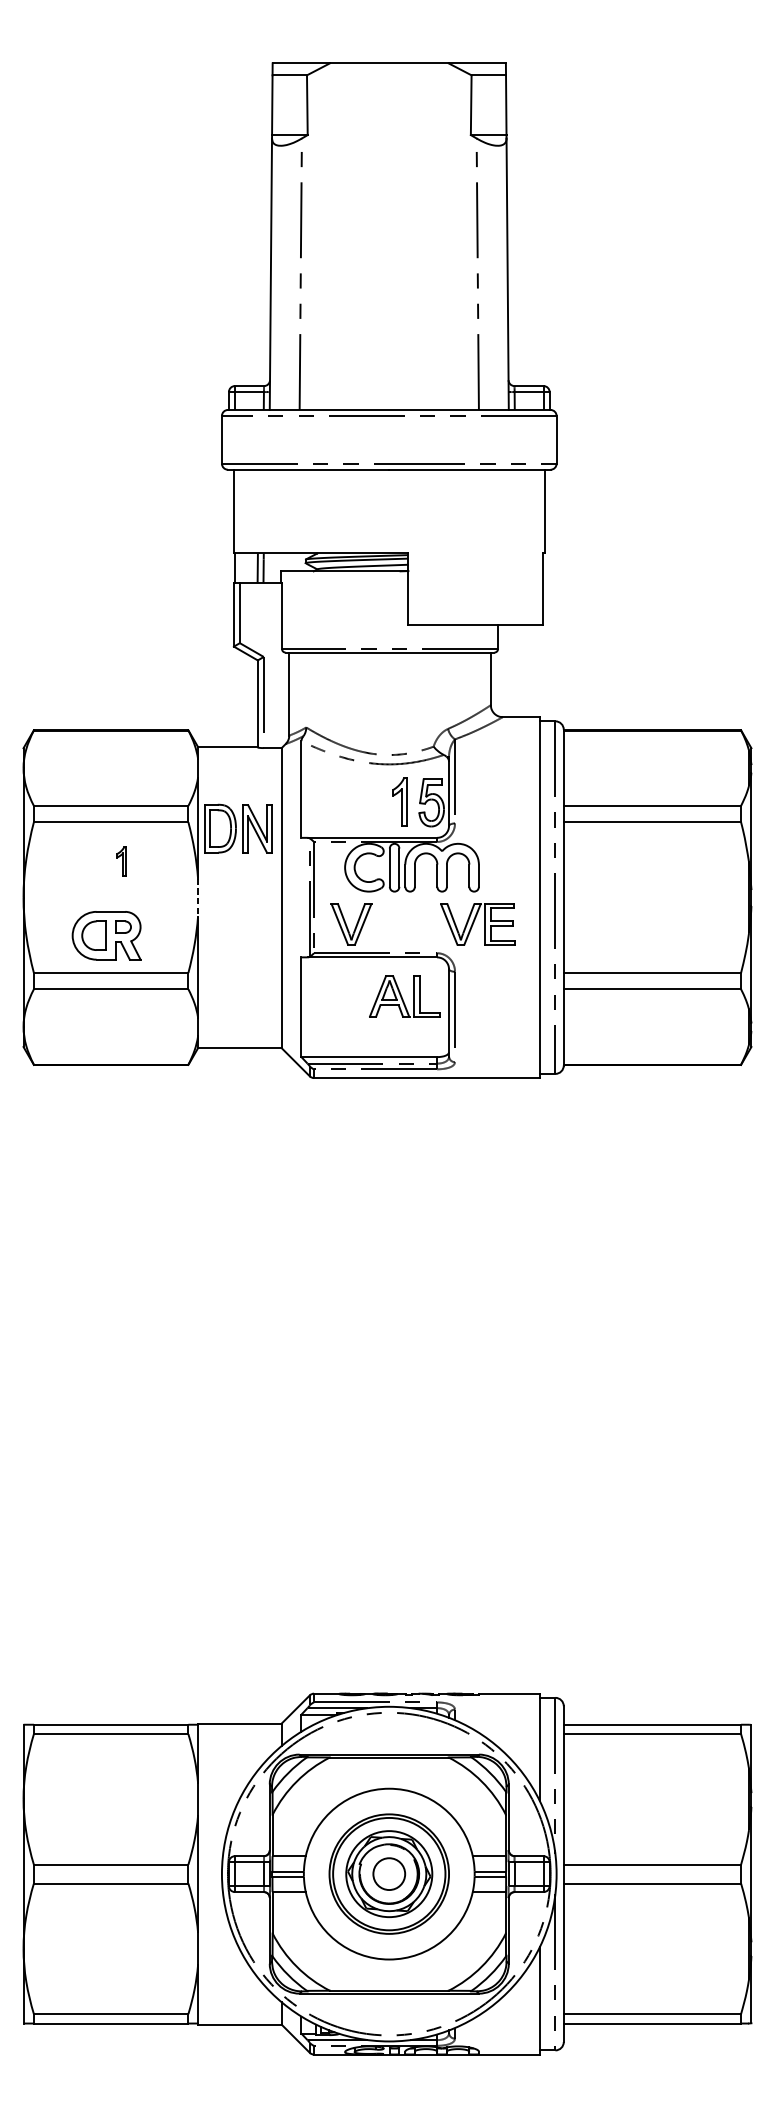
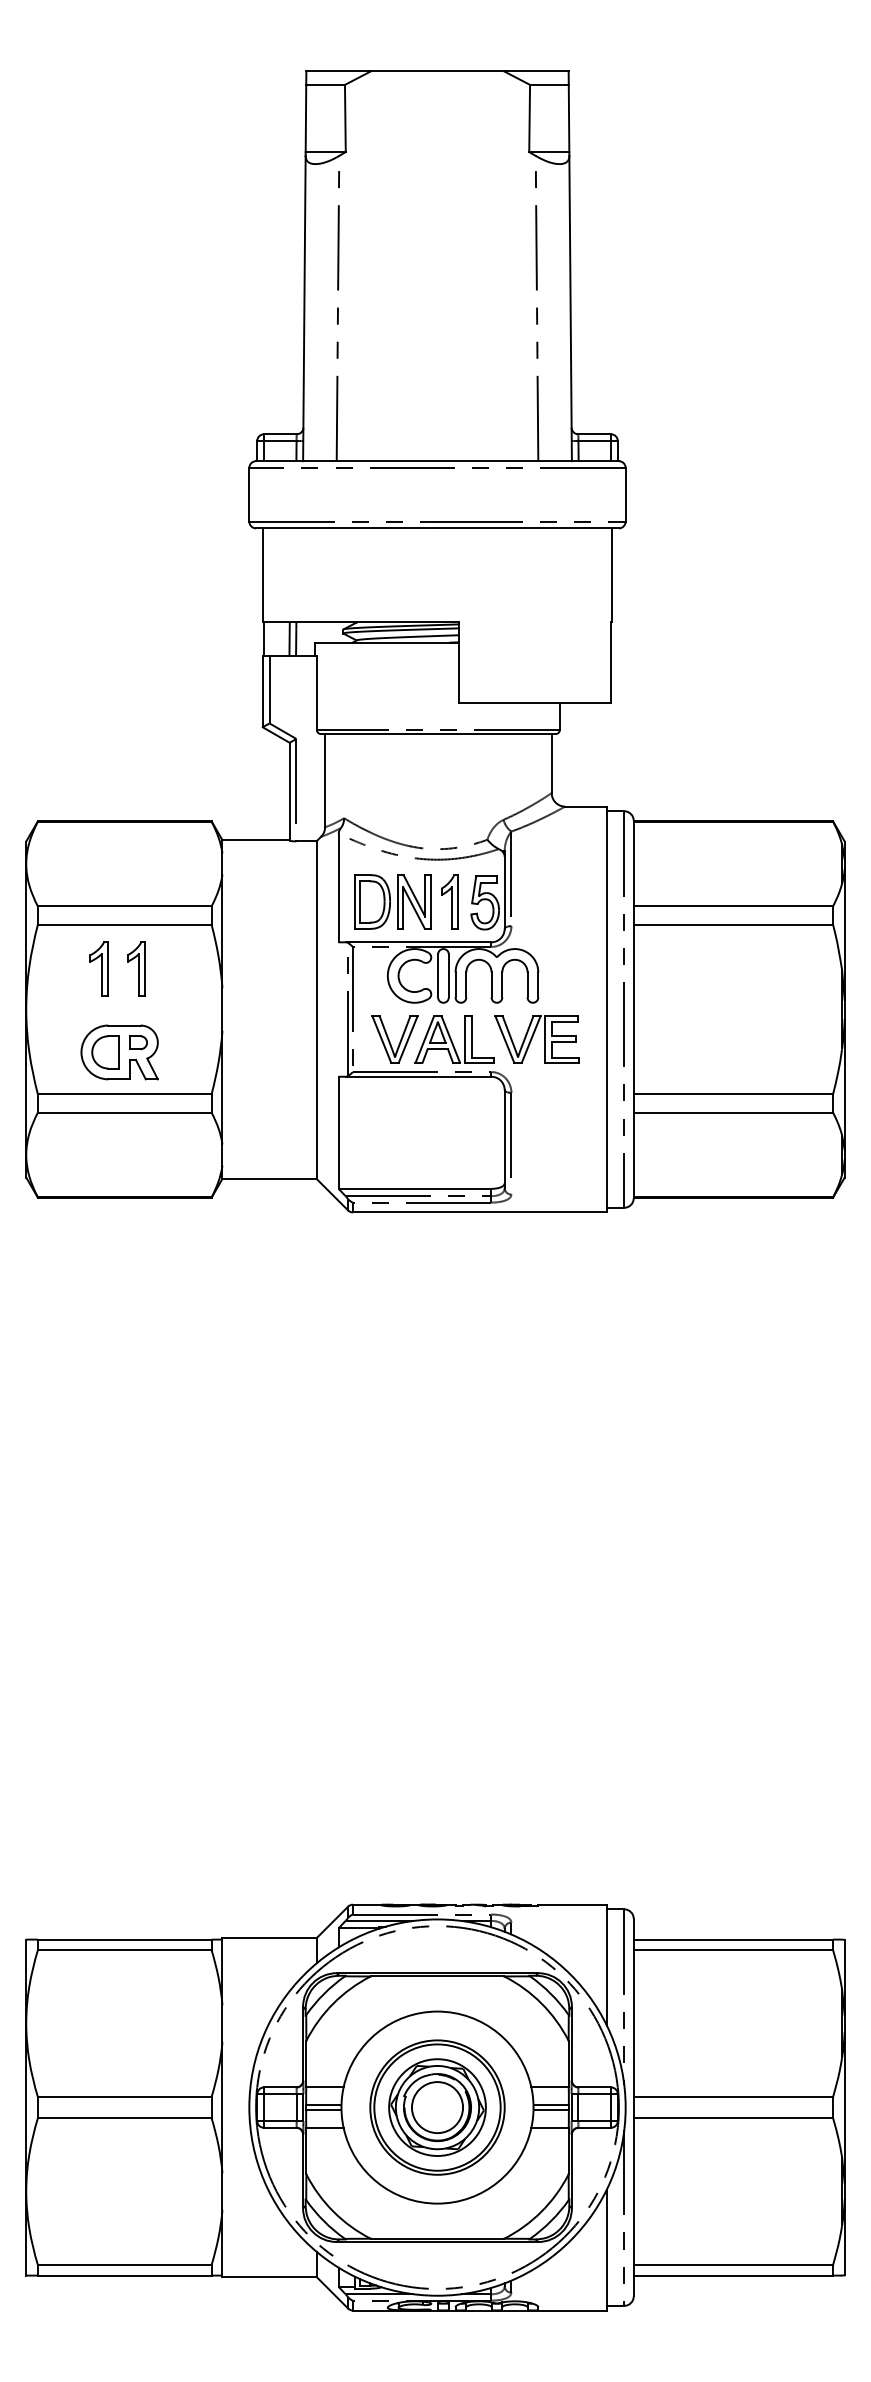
part: (238, 828) -> (392, 901), moved
part: (87, 861) -> (98, 968), added
part: (121, 861) -> (136, 968), size x1.67
line: (198, 898) -> (222, 1010), dashed -> solid
part: (404, 996) -> (454, 1039), moved
circle: (389, 1874) -> (437, 2107), size x1.43

